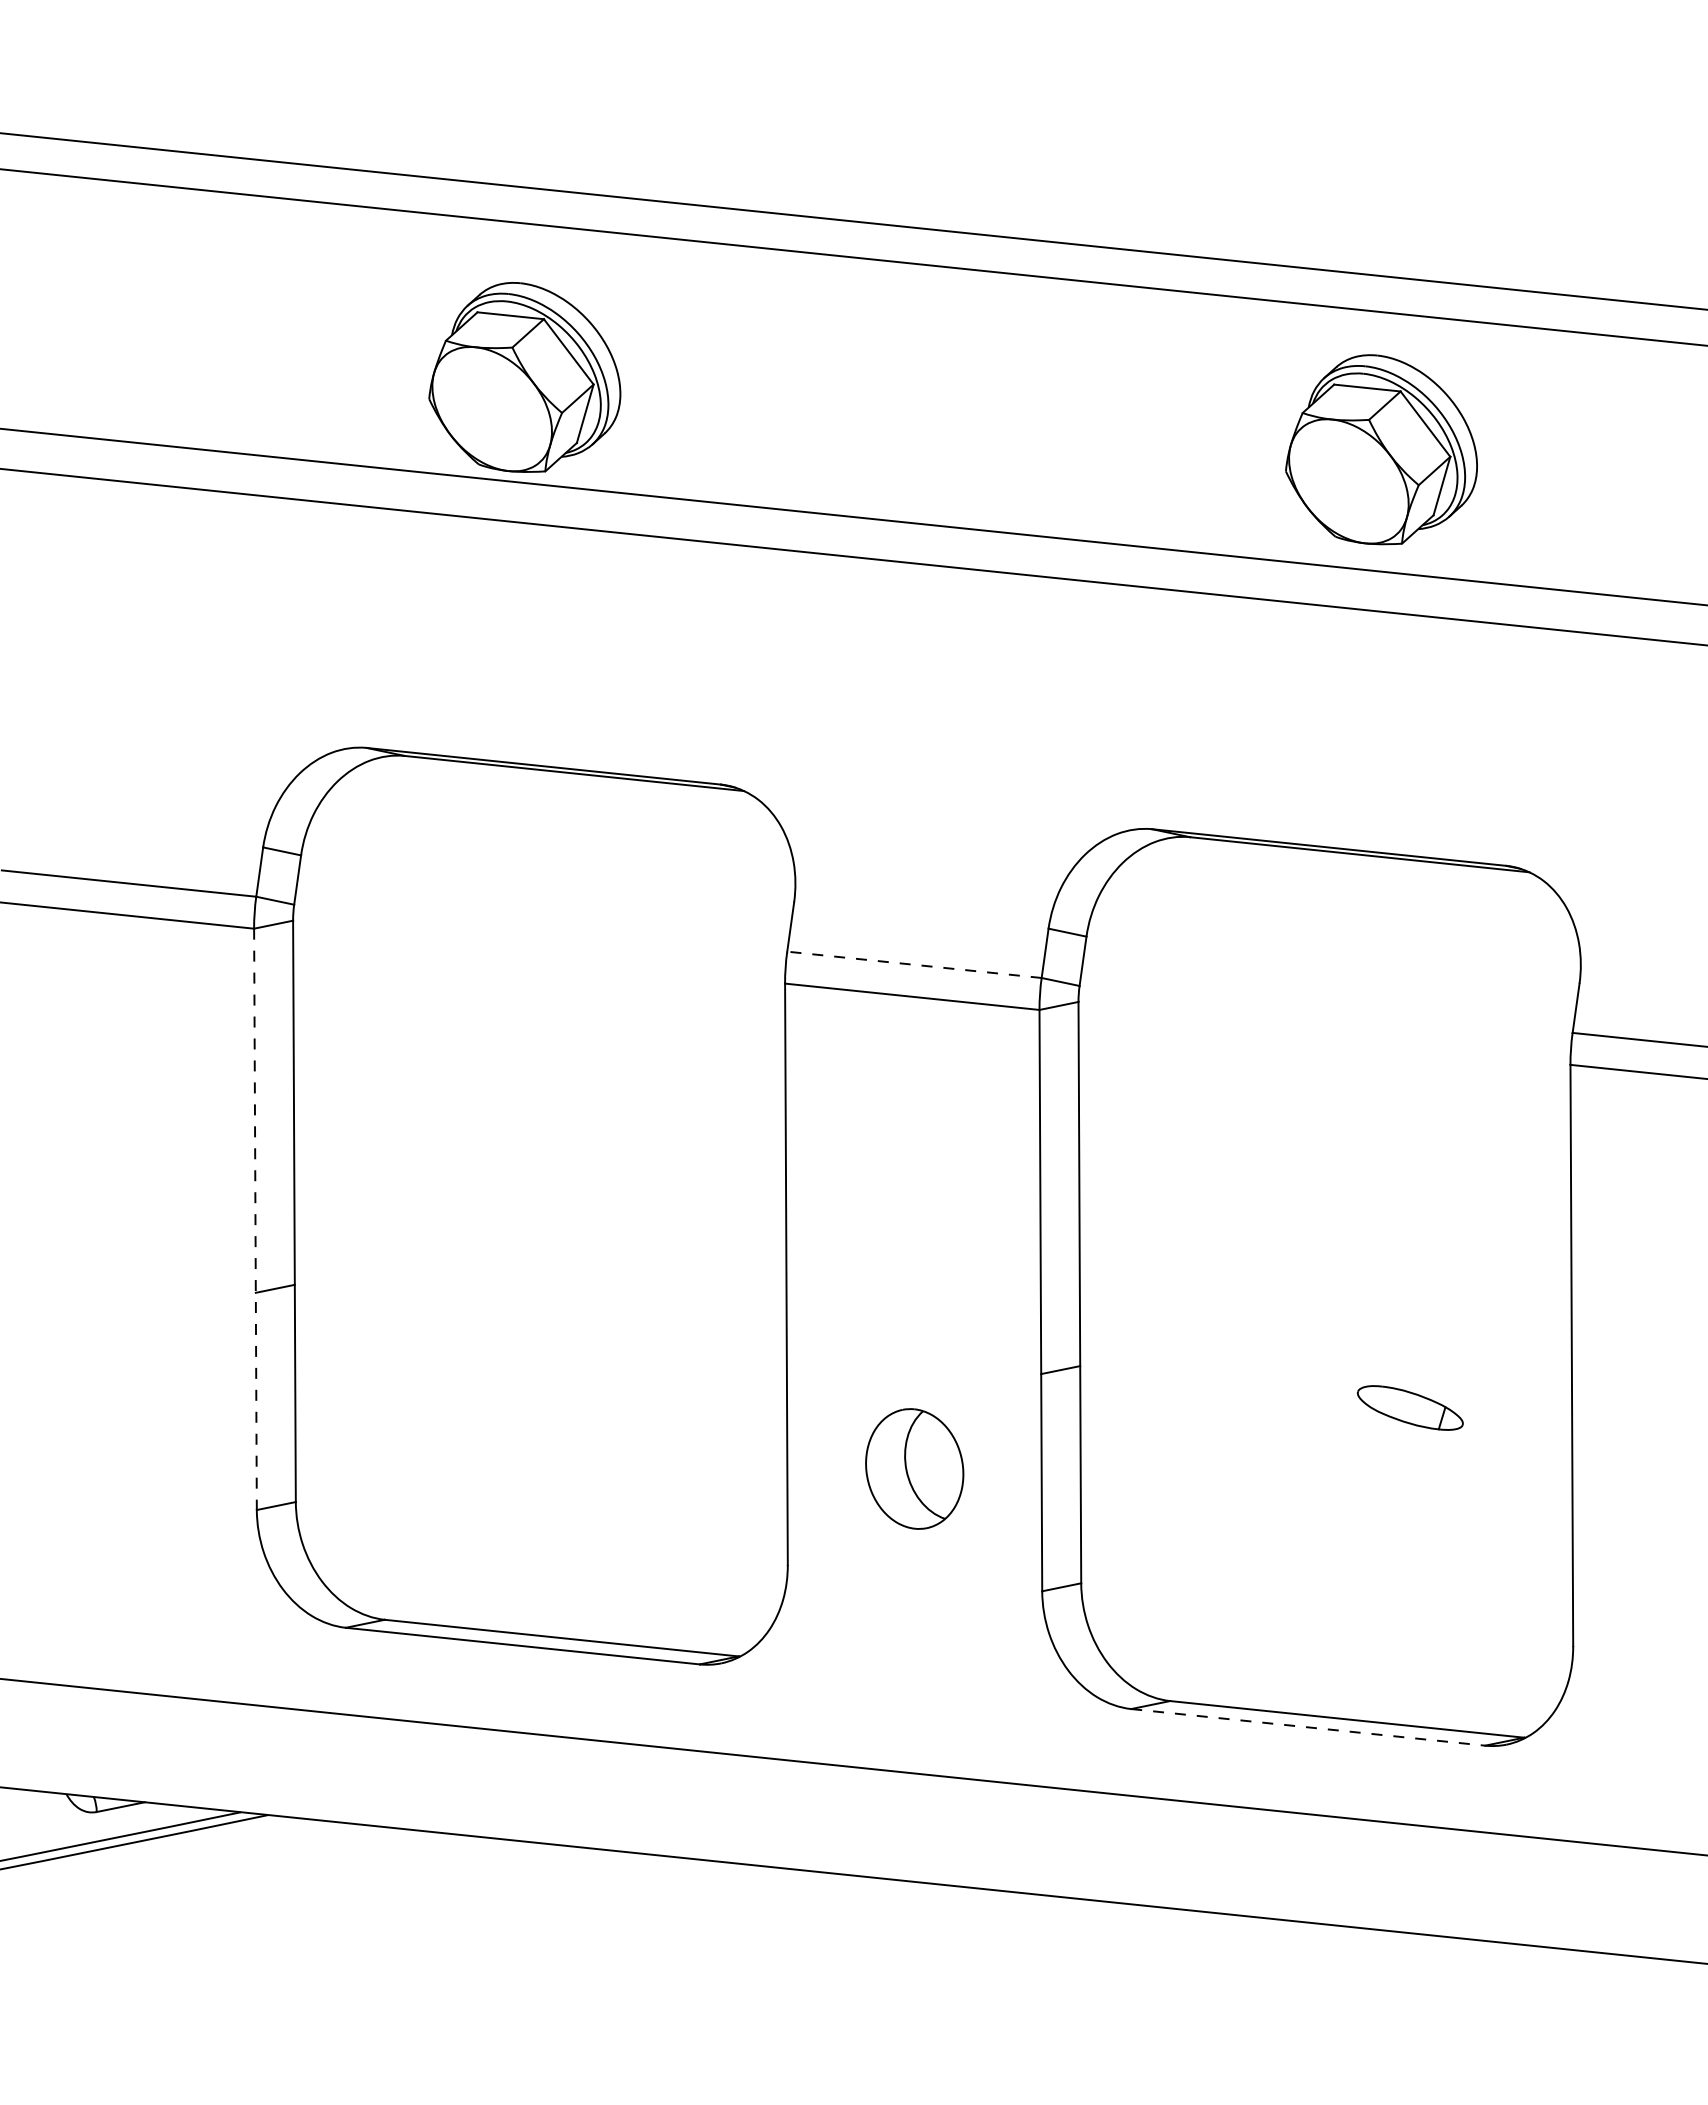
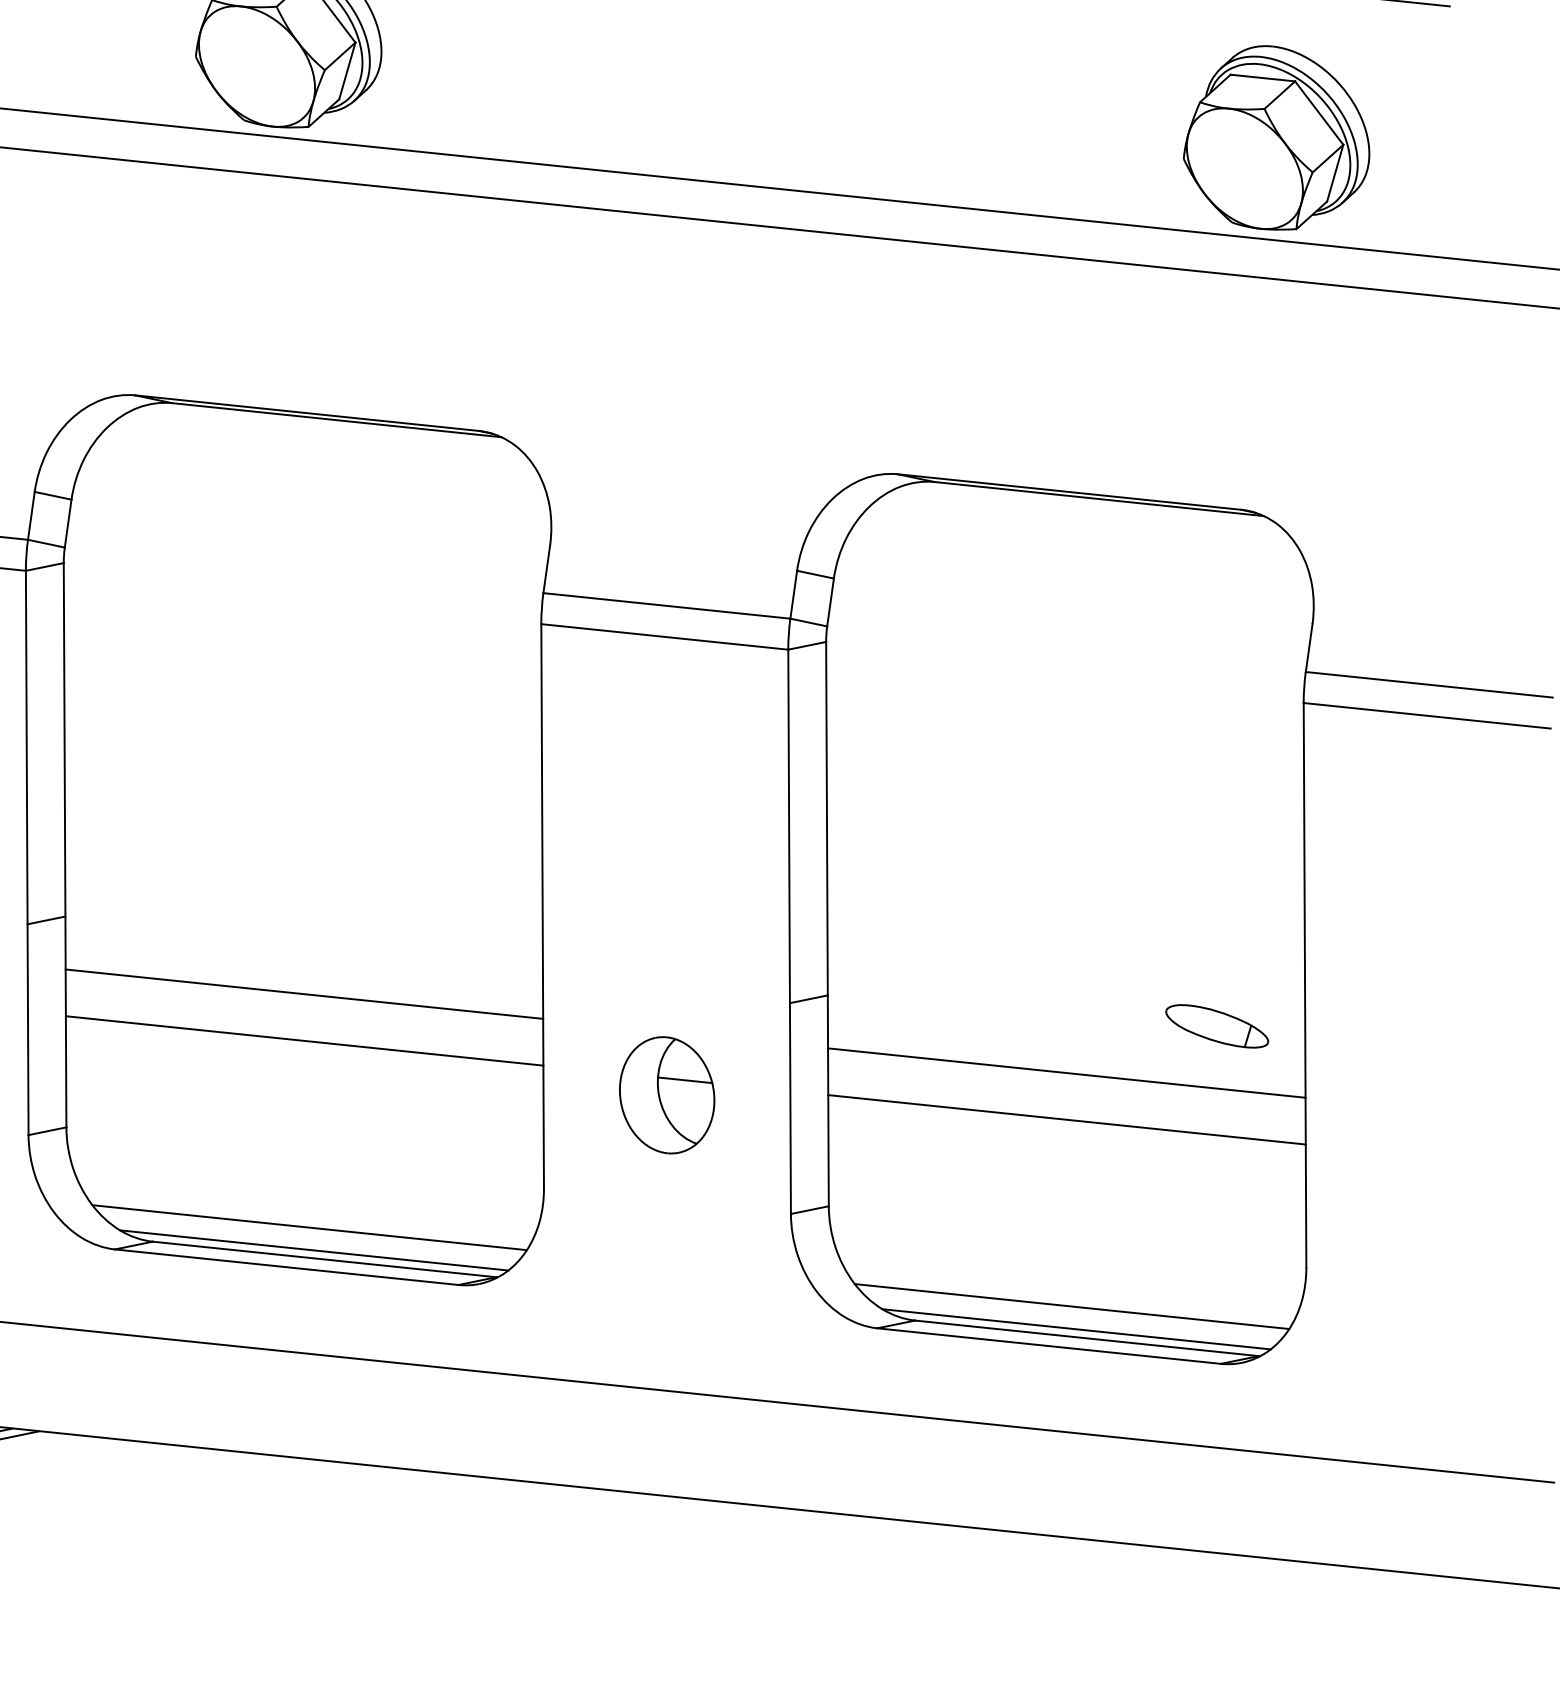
part: (1381, 449) -> (1276, 137), moved
line: (914, 964) -> (666, 605), dashed -> solid
line: (255, 1219) -> (27, 853), dashed -> solid
line: (540, 1364) -> (303, 993), added
part: (1410, 1407) -> (1217, 1025), moved
line: (541, 1412) -> (304, 1040), added
line: (1326, 1445) -> (1066, 1072), added
line: (933, 1453) -> (685, 1080), added
line: (1326, 1493) -> (1066, 1119), added
line: (546, 1605) -> (309, 1227), added
line: (551, 1628) -> (314, 1250), added
line: (1331, 1686) -> (1071, 1306), added
line: (1336, 1709) -> (1076, 1328), added
line: (1308, 1727) -> (1049, 1346), dashed -> solid

